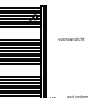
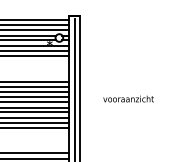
text: (71, 38) -> (128, 97), moved

